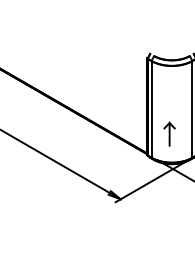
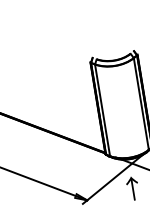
text: (169, 133) -> (132, 188), moved

